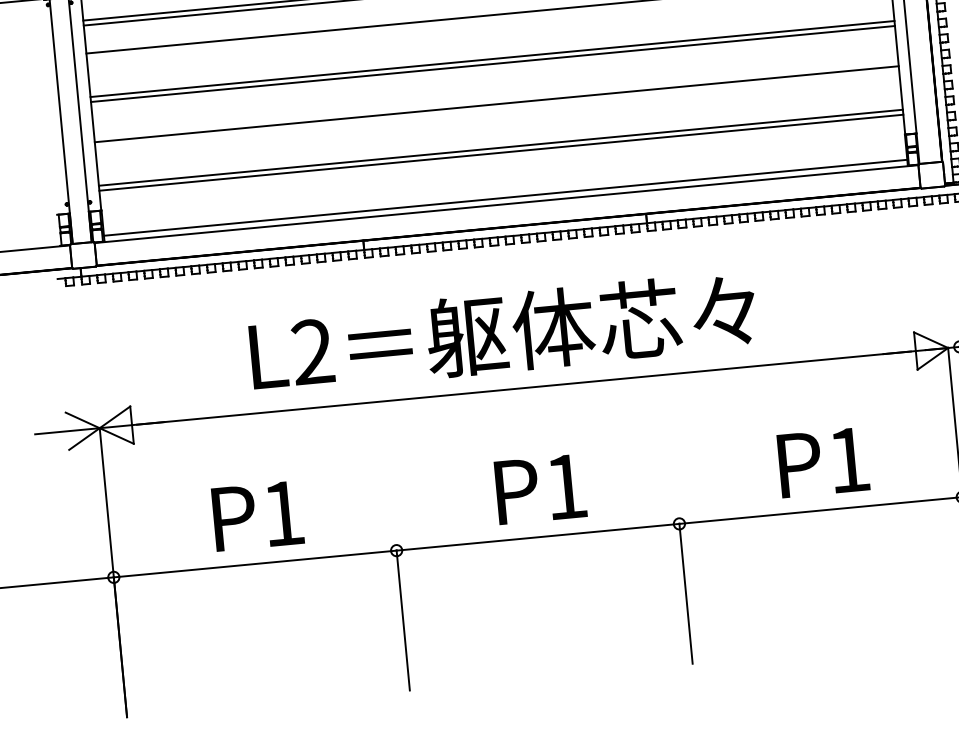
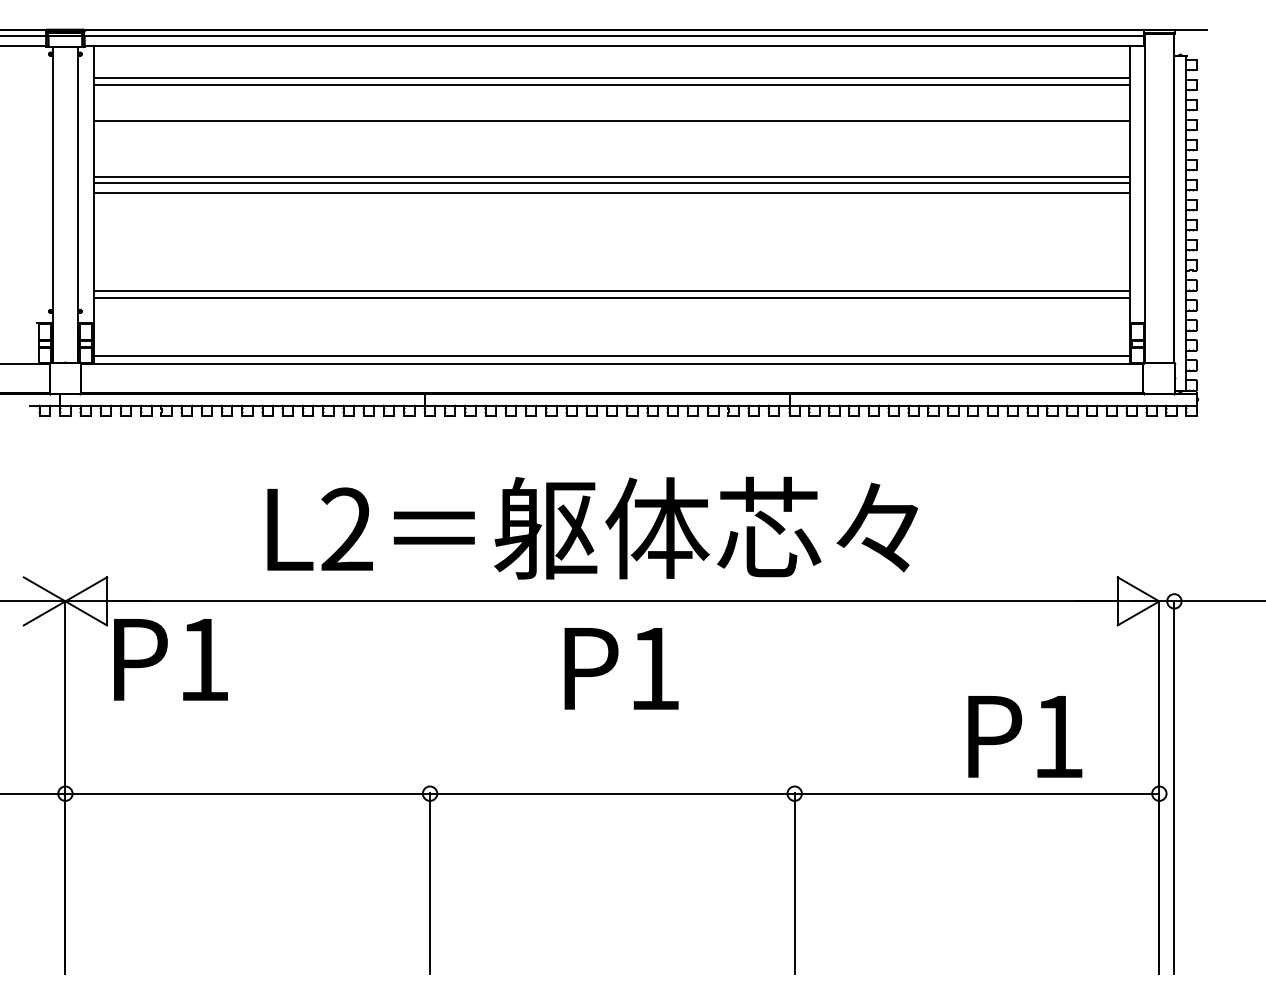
line: (496, 104) -> (611, 193), moved
text: (823, 462) -> (1025, 736), moved
text: (540, 489) -> (621, 668), moved
text: (257, 515) -> (170, 659), moved

